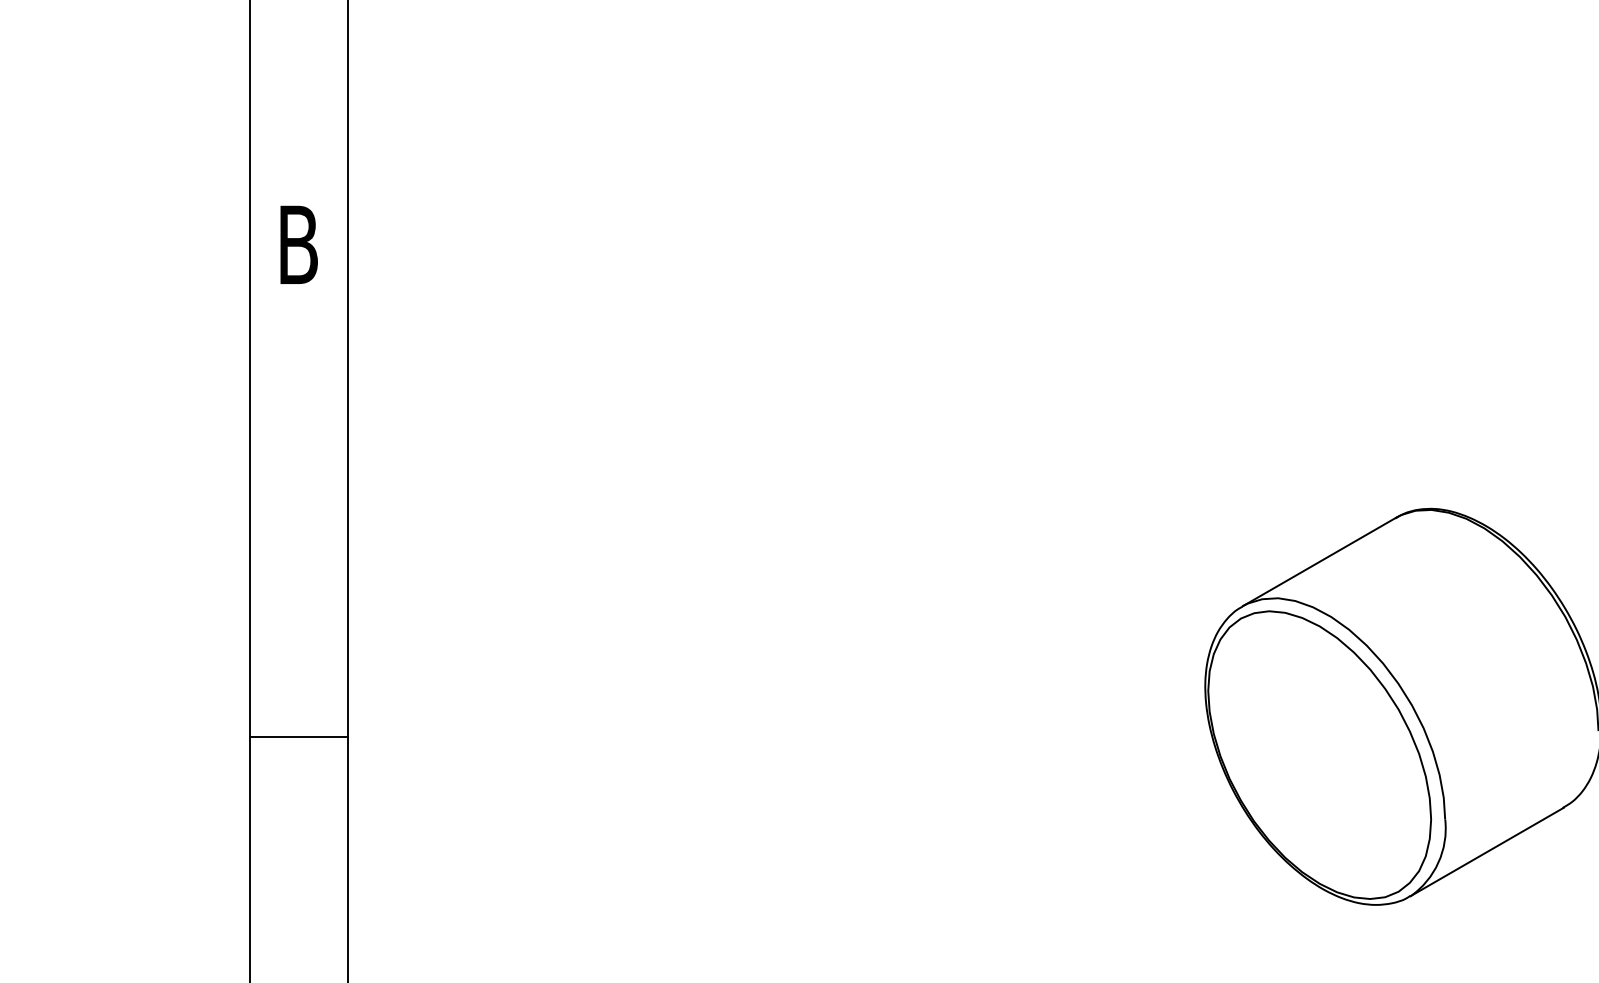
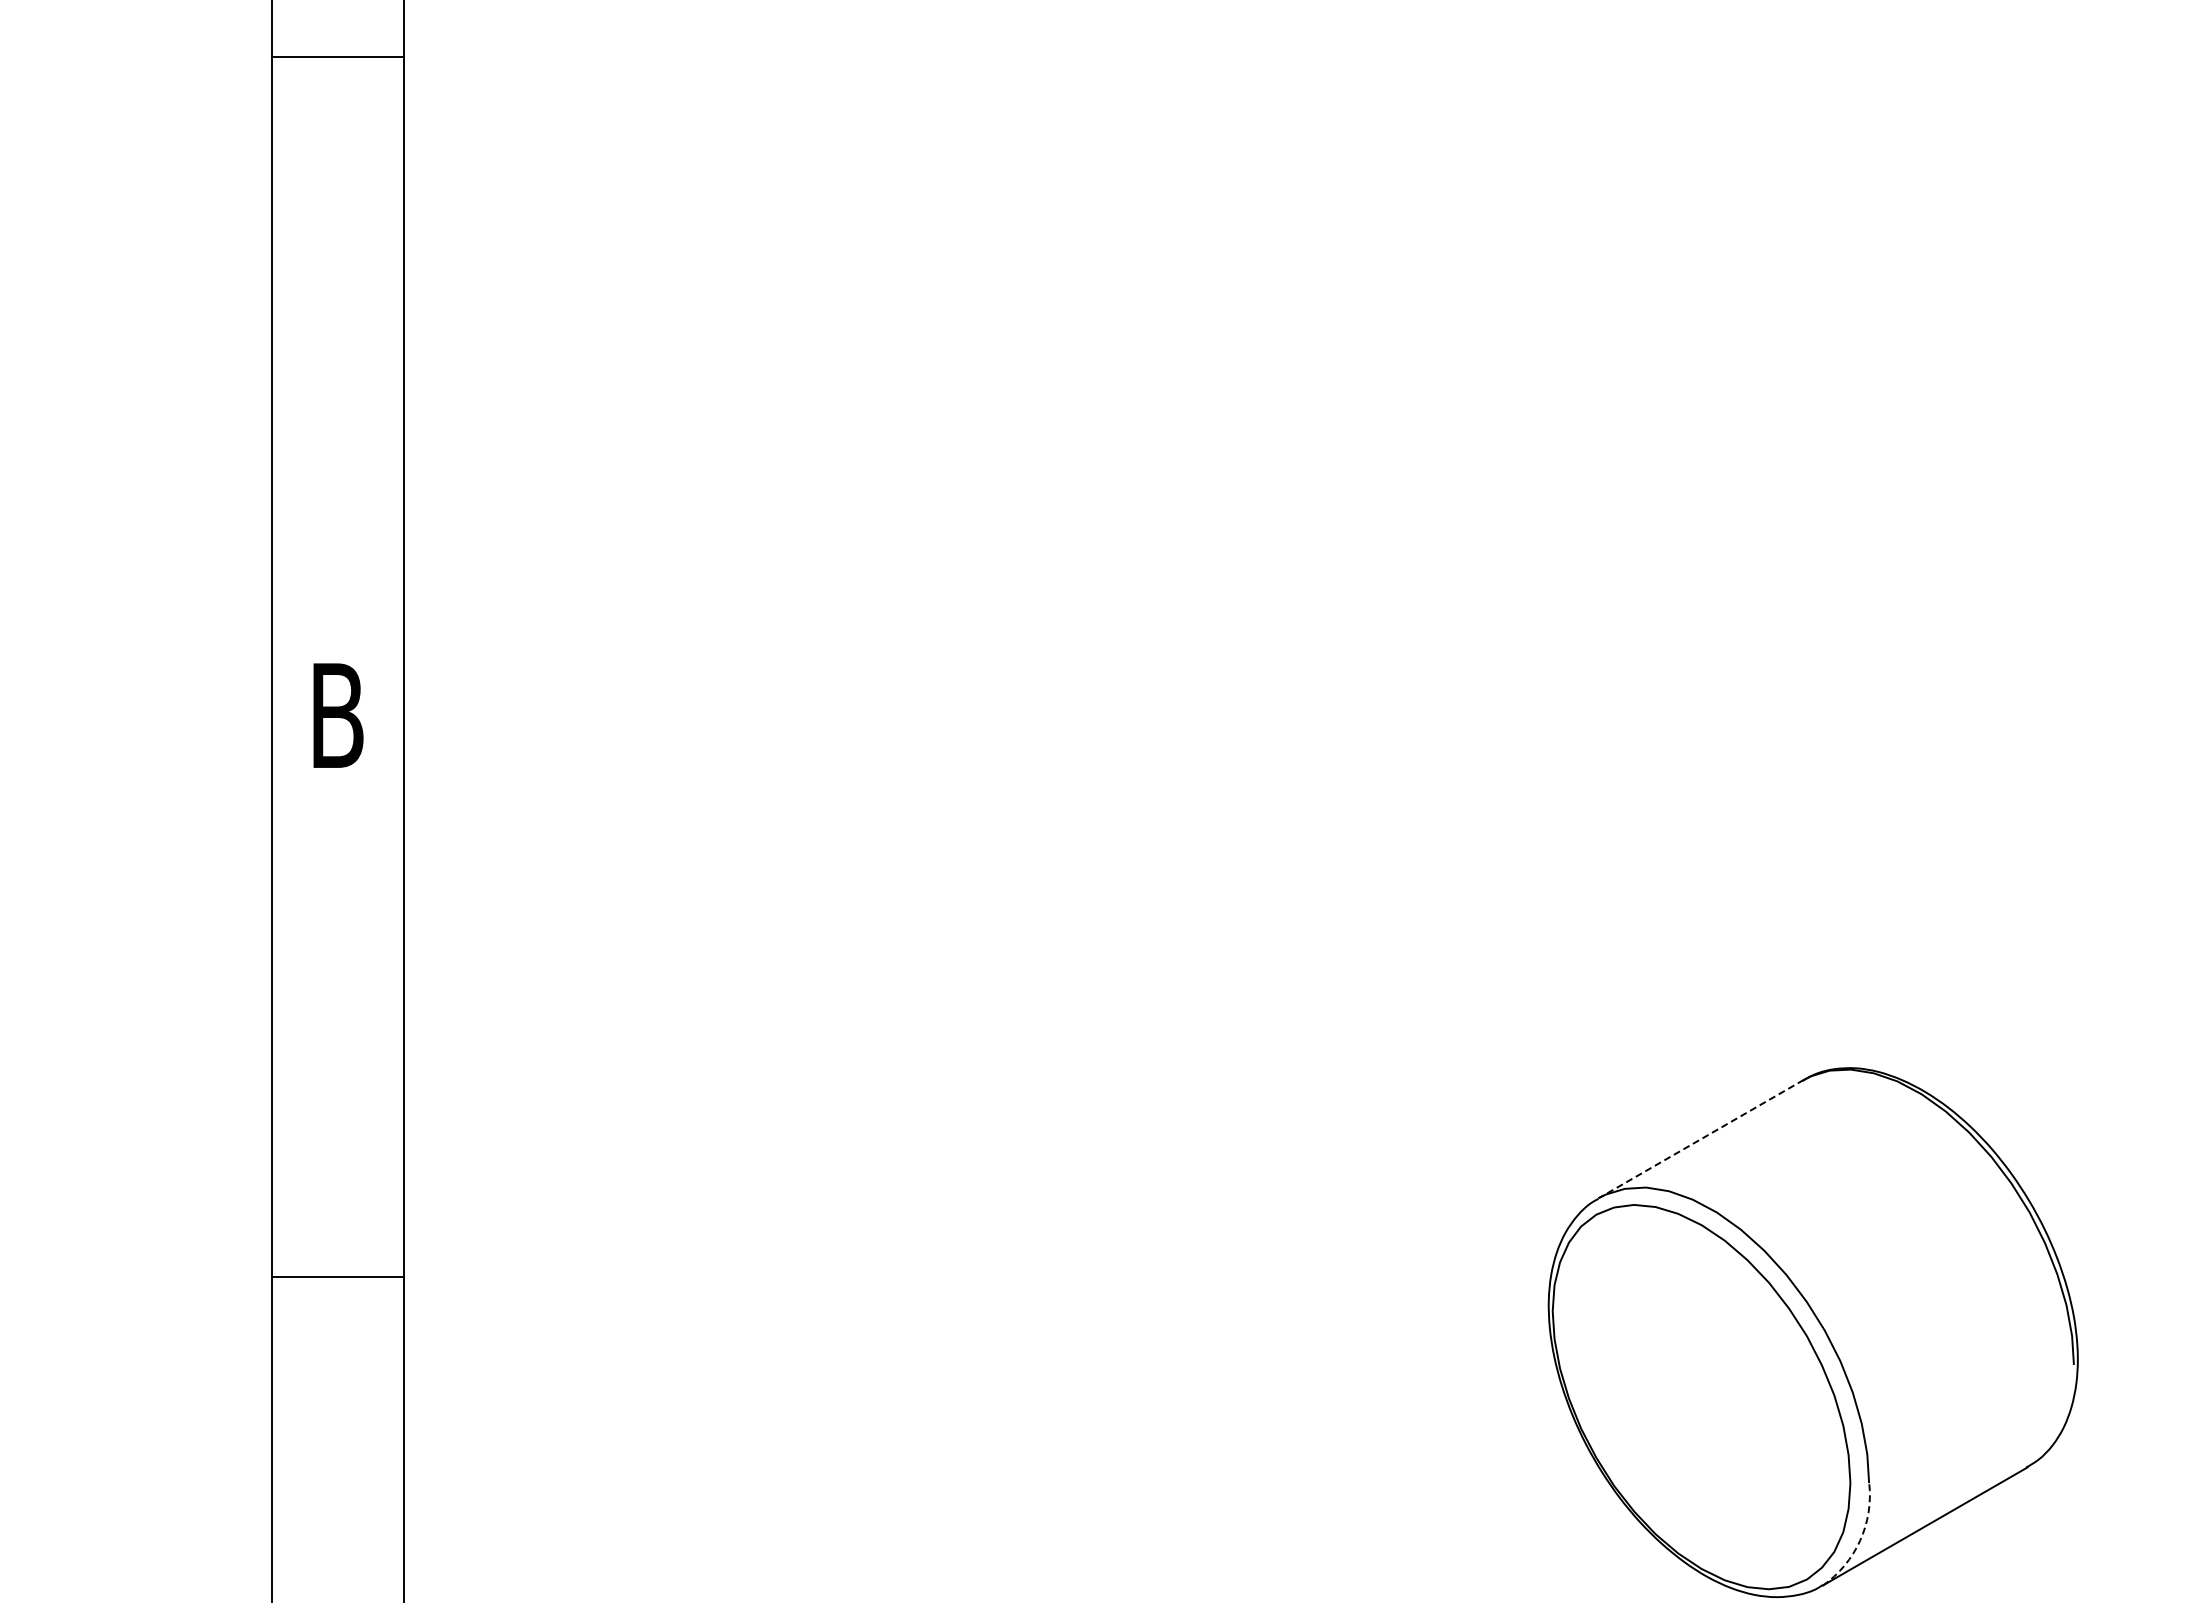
line: (1319, 562) -> (1701, 1139), solid -> dashed
line: (298, 737) -> (337, 1277), moved
arc: (1438, 862) -> (1860, 1540), solid -> dashed

